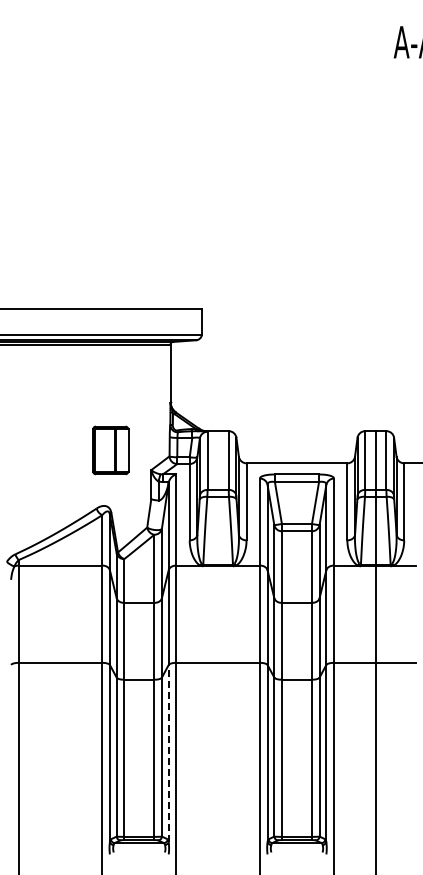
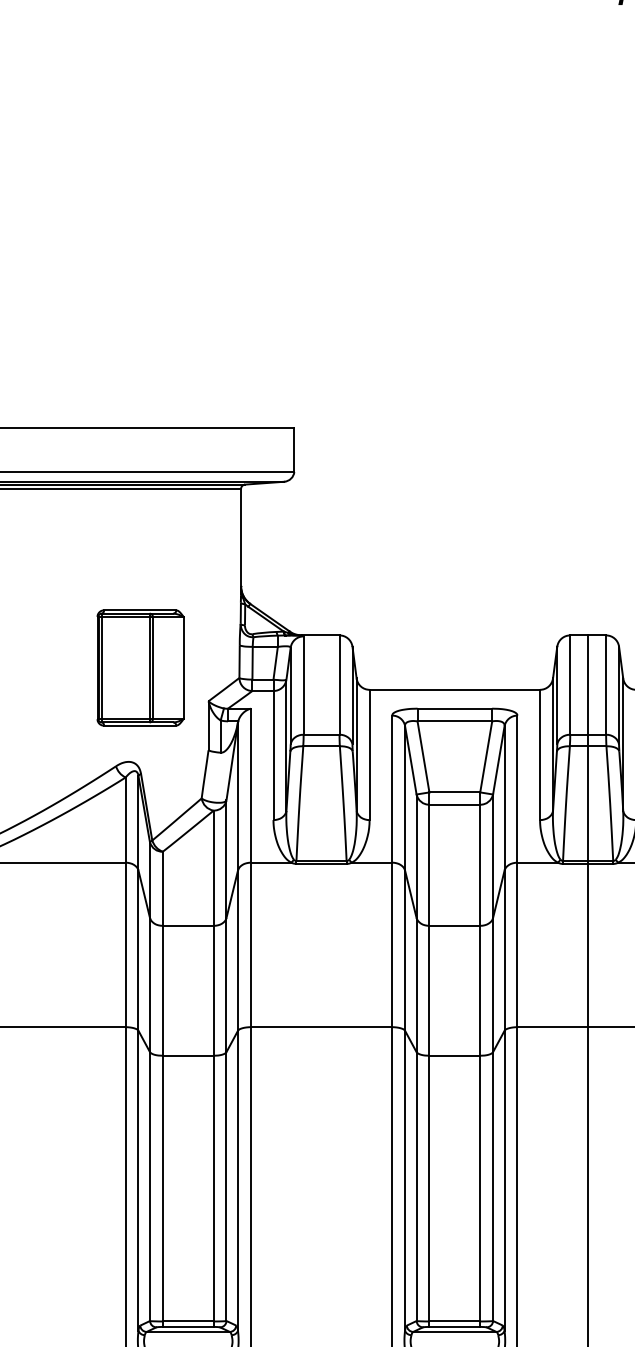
part: (110, 450) -> (139, 668), size x1.43
line: (168, 753) -> (237, 1180), dashed -> solid

